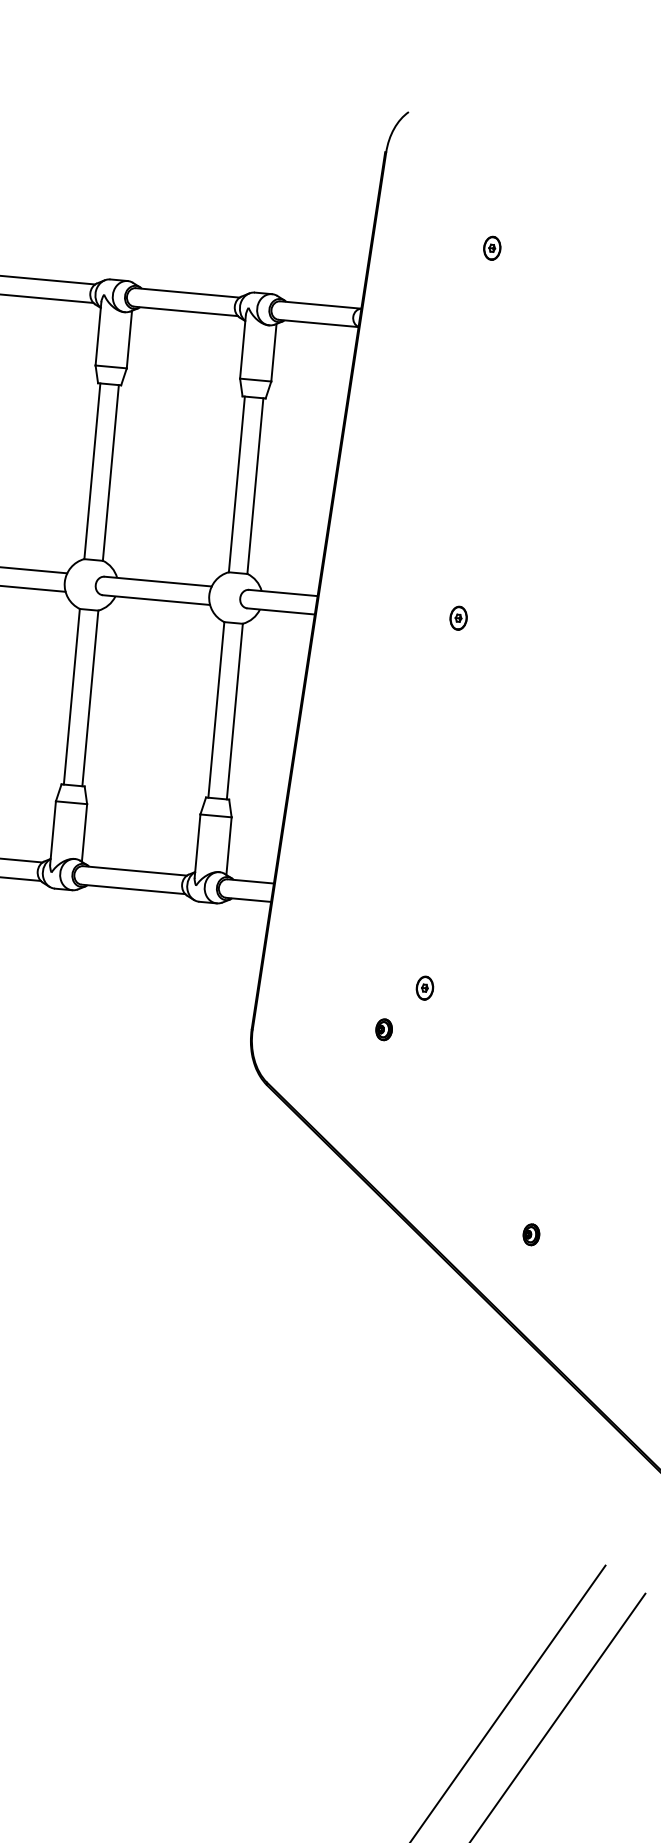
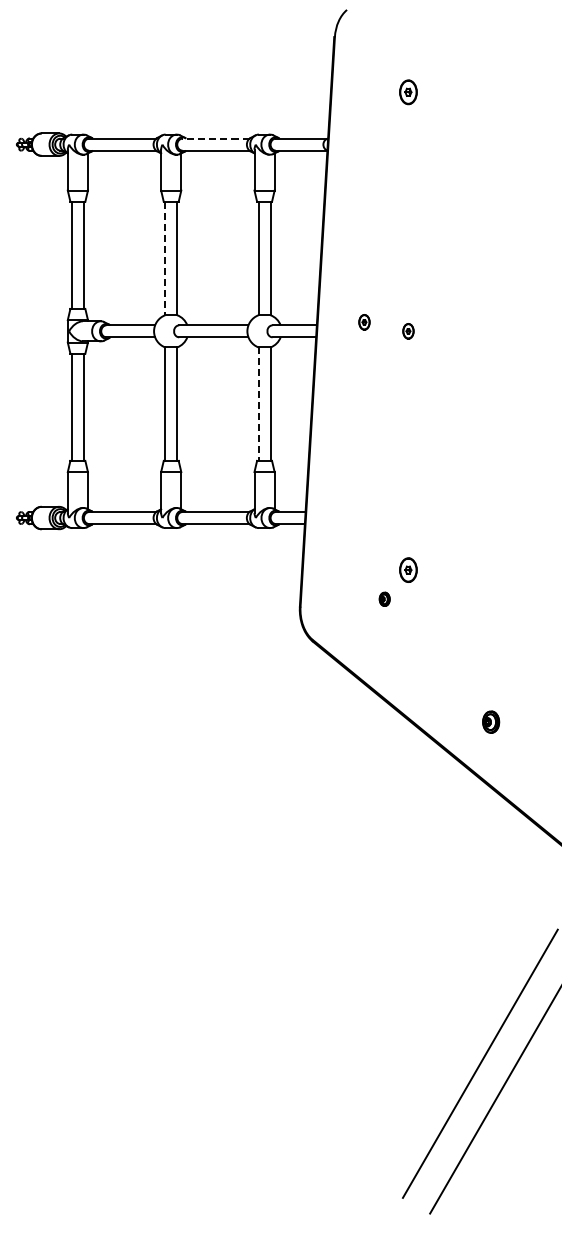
part: (492, 248) -> (408, 92), size x1.6
line: (187, 292) -> (215, 138), solid -> dashed
line: (92, 471) -> (165, 258), solid -> dashed
part: (391, 598) -> (364, 322), added
line: (216, 710) -> (258, 404), solid -> dashed
part: (424, 988) -> (408, 570), size x1.6
part: (530, 1233) -> (490, 721), size x1.6

